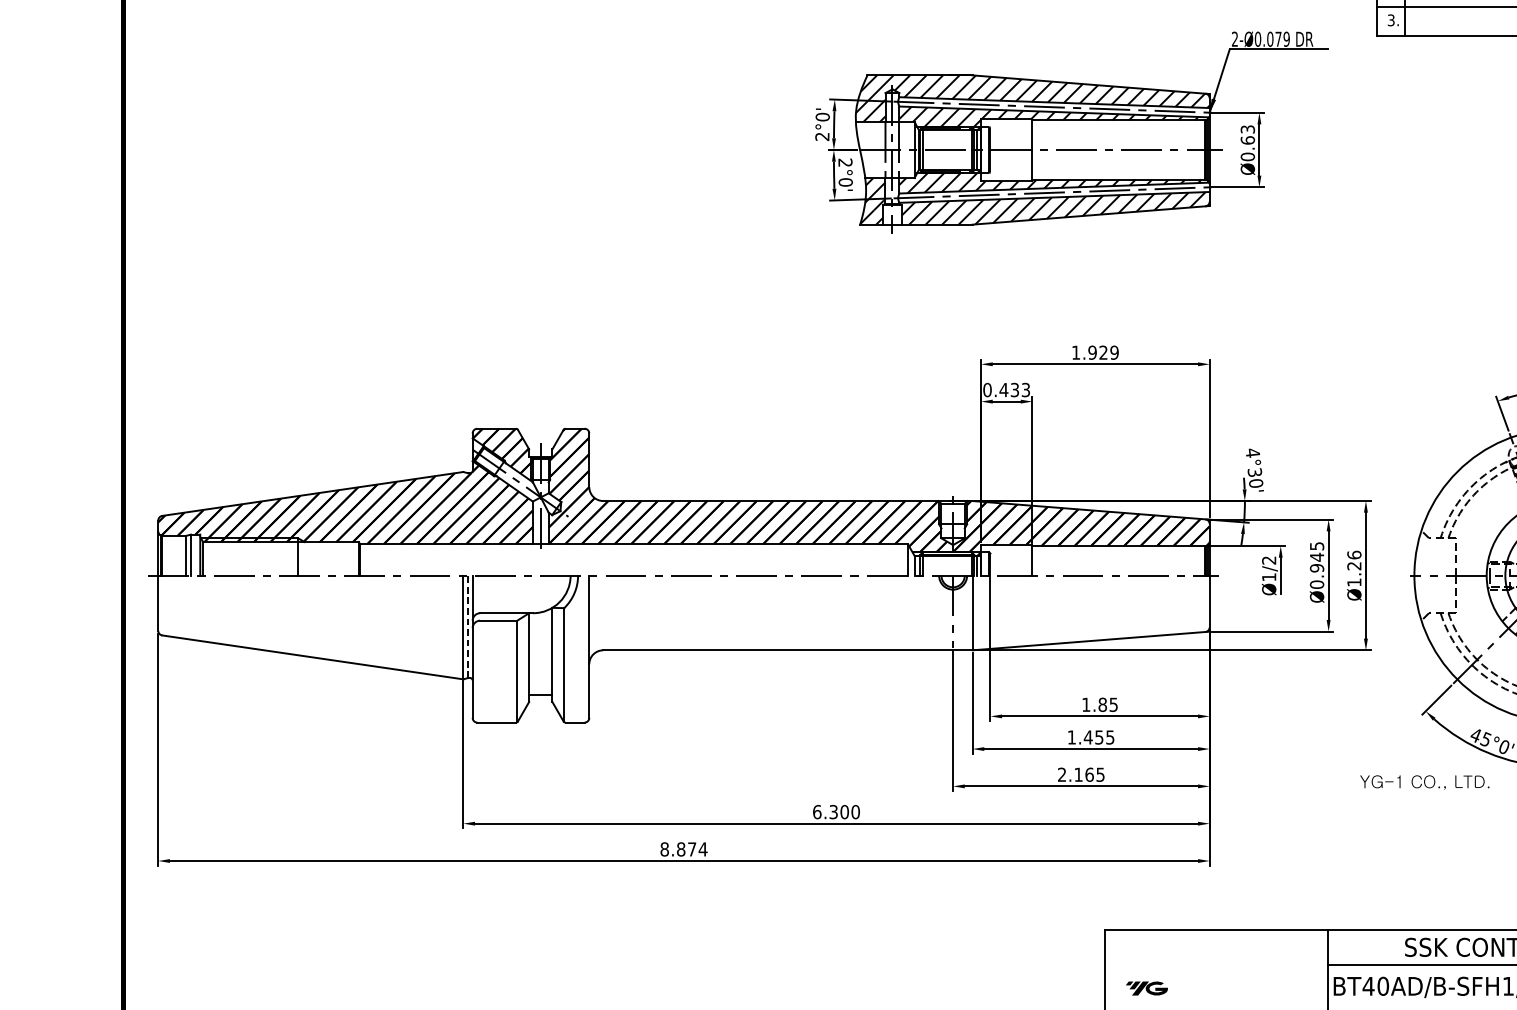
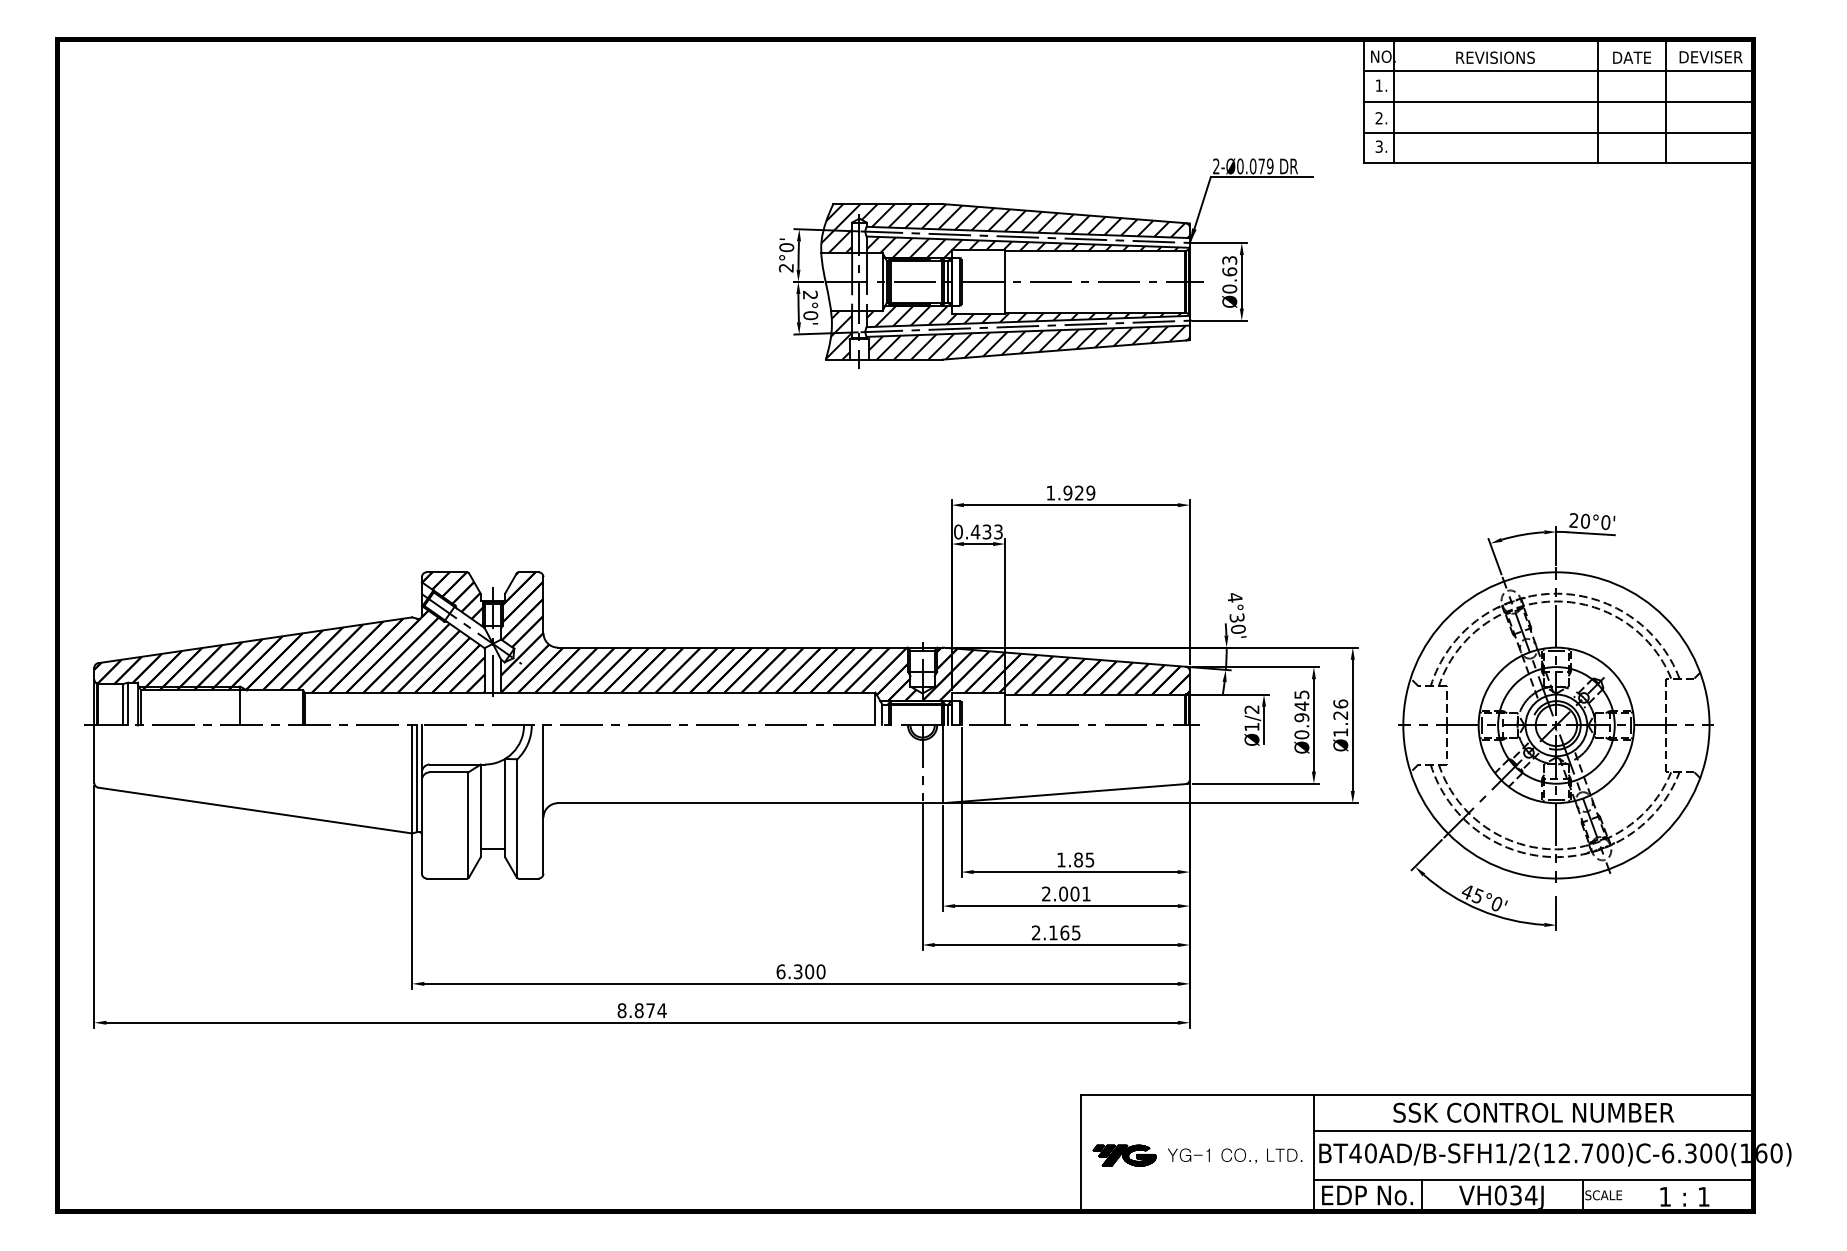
line: (468, 626) -> (417, 778), dashed -> solid
text: (1091, 736) -> (1066, 893), 1.455 -> 2.001
text: (1425, 782) -> (1235, 1155), moved
part: (1146, 988) -> (1124, 1155), size x1.43

